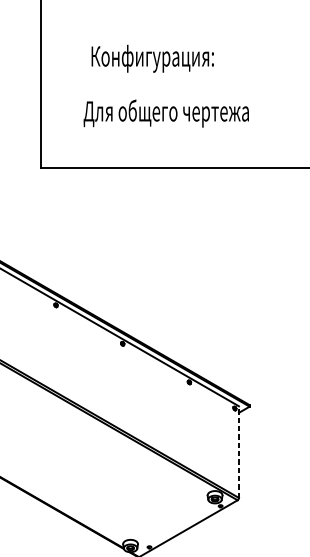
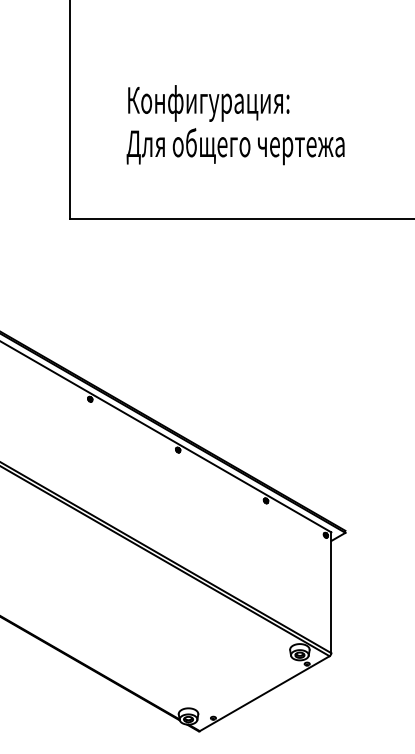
text: (152, 58) -> (208, 103), moved
line: (239, 451) -> (331, 592), dashed -> solid

